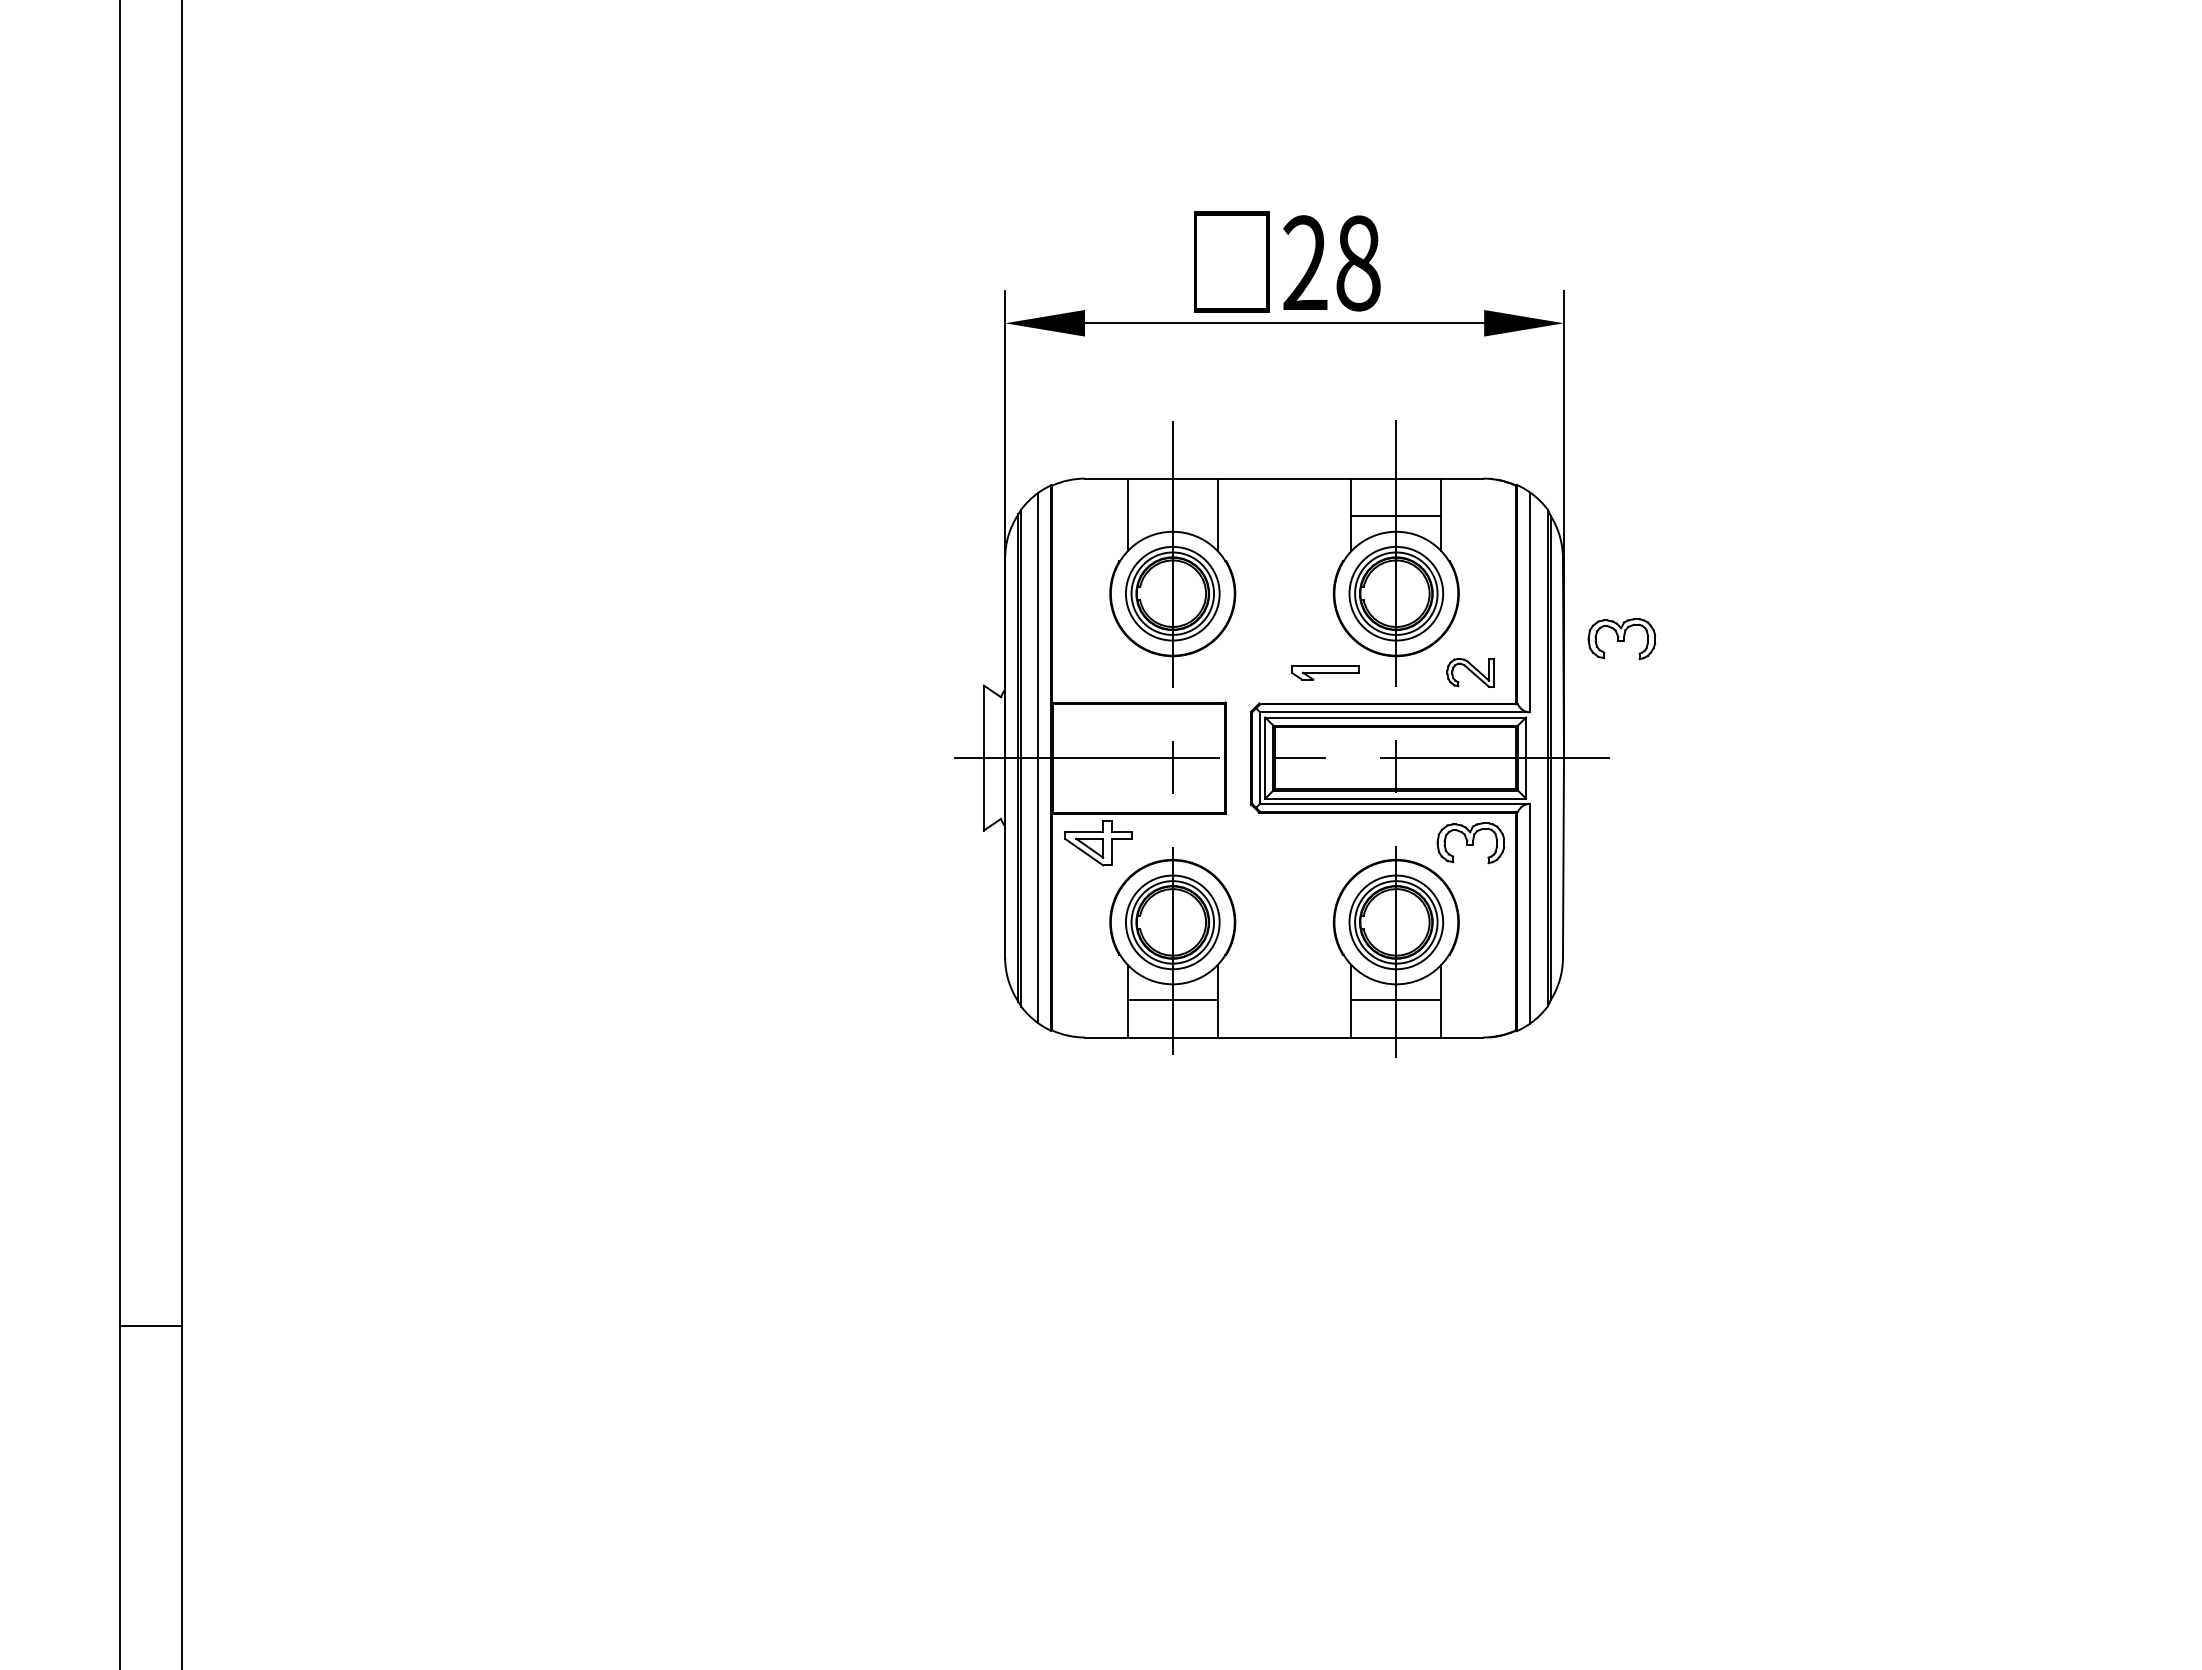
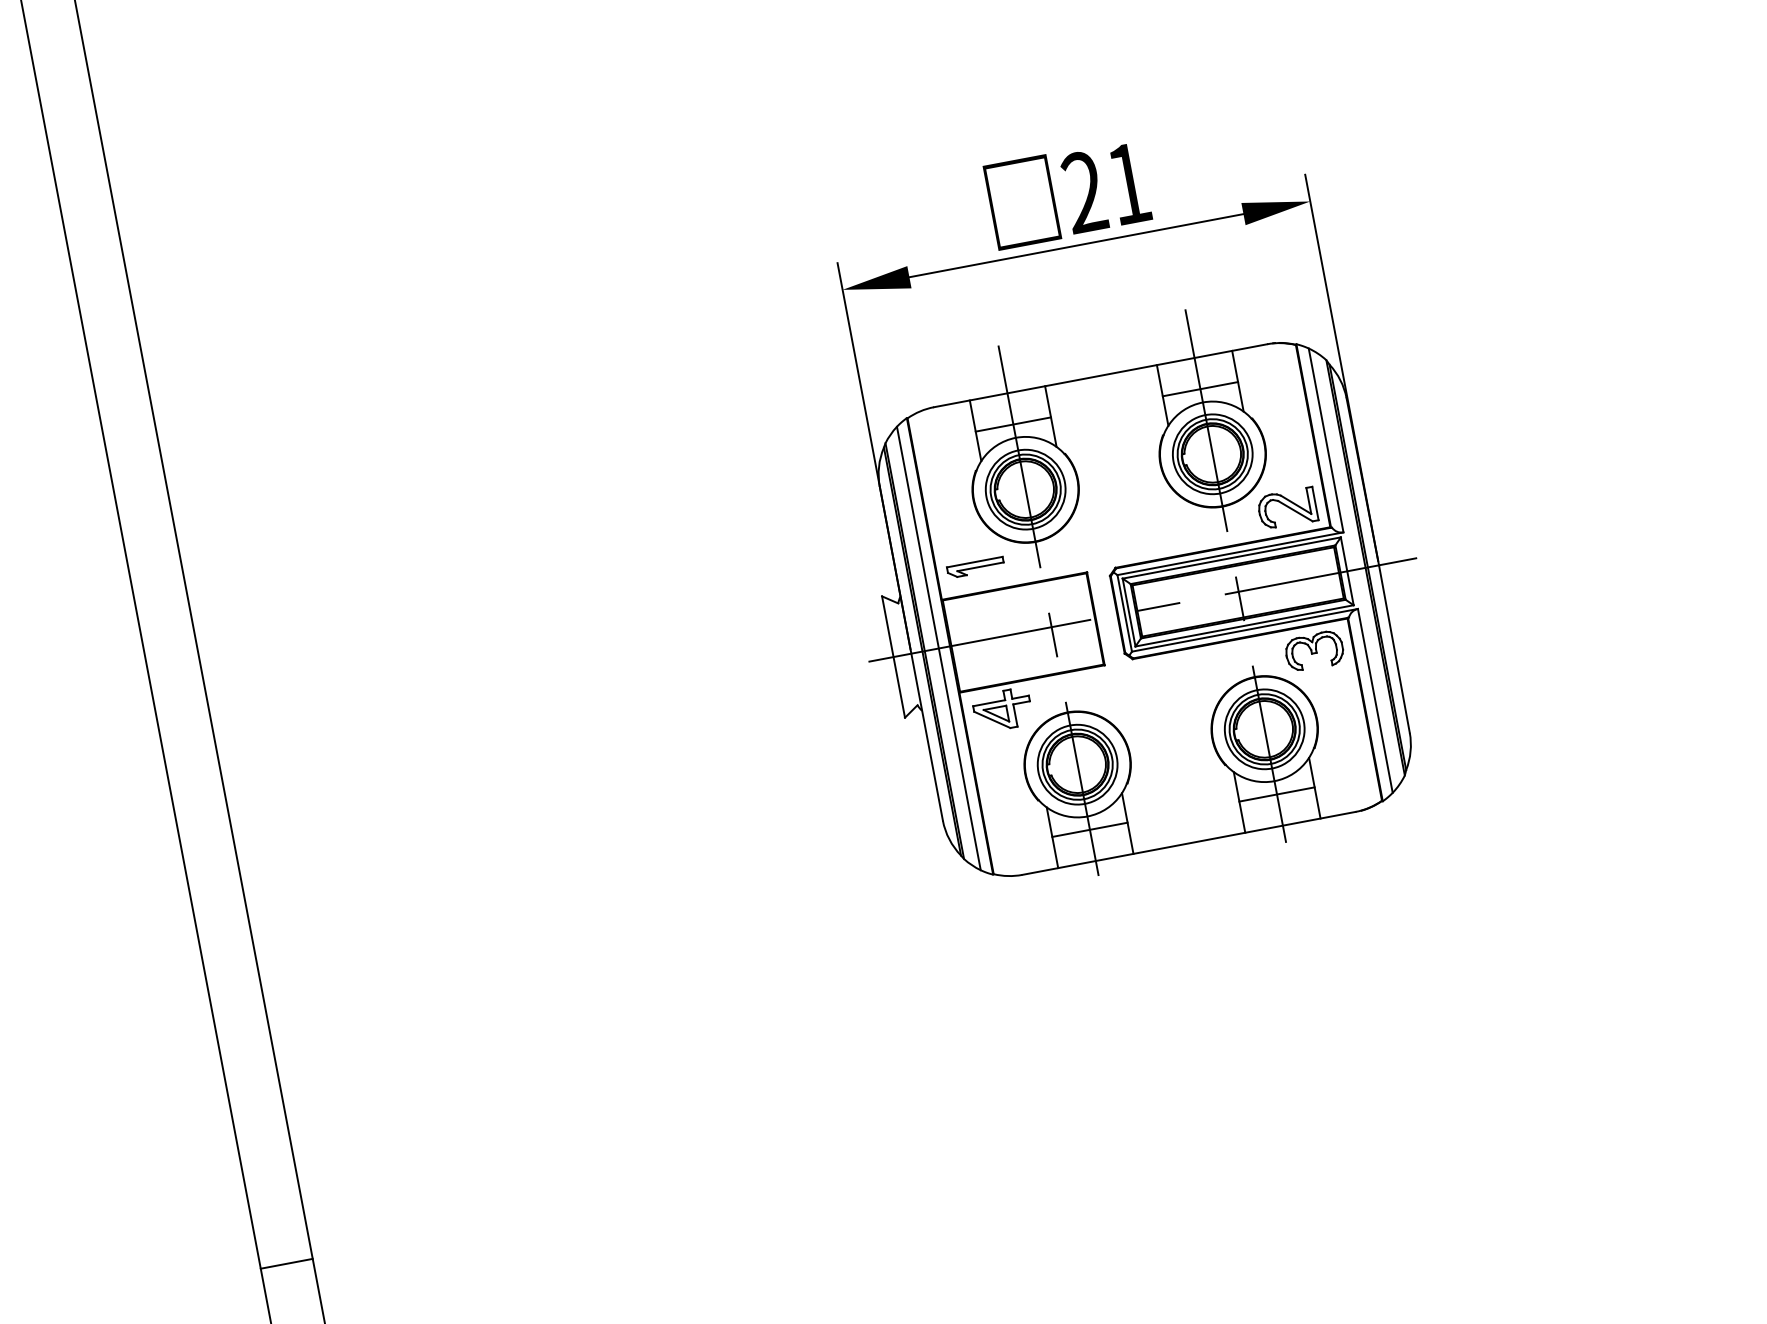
text: (1358, 263) -> (1128, 183), 28 -> 21
line: (1172, 515) -> (1013, 424), added
part: (1621, 639) -> (1408, 457), removed
part: (1325, 672) -> (975, 567), moved
part: (1470, 672) -> (1287, 508), size x1.43

